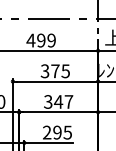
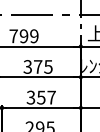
text: (30, 40) -> (13, 36), 499 -> 799
text: (58, 101) -> (41, 97), 347 -> 357

